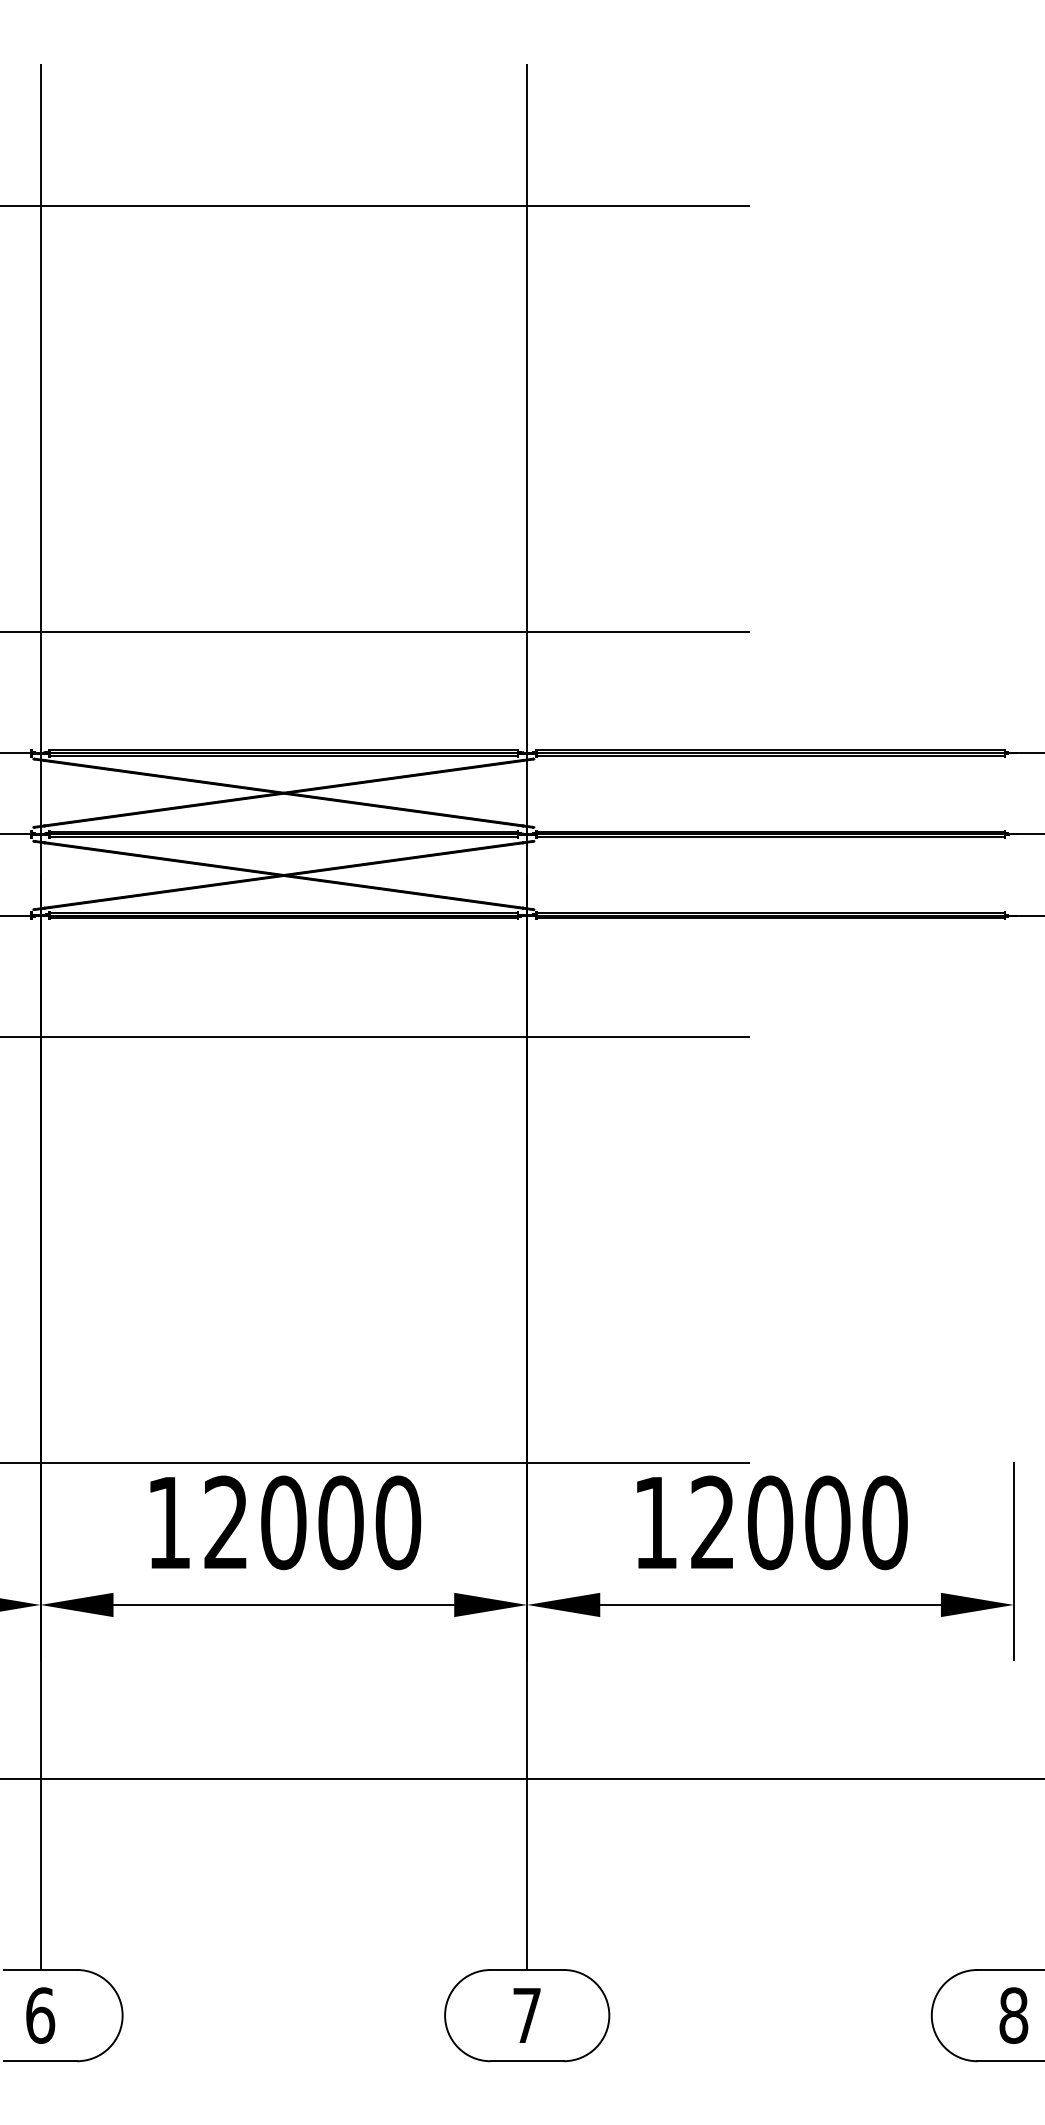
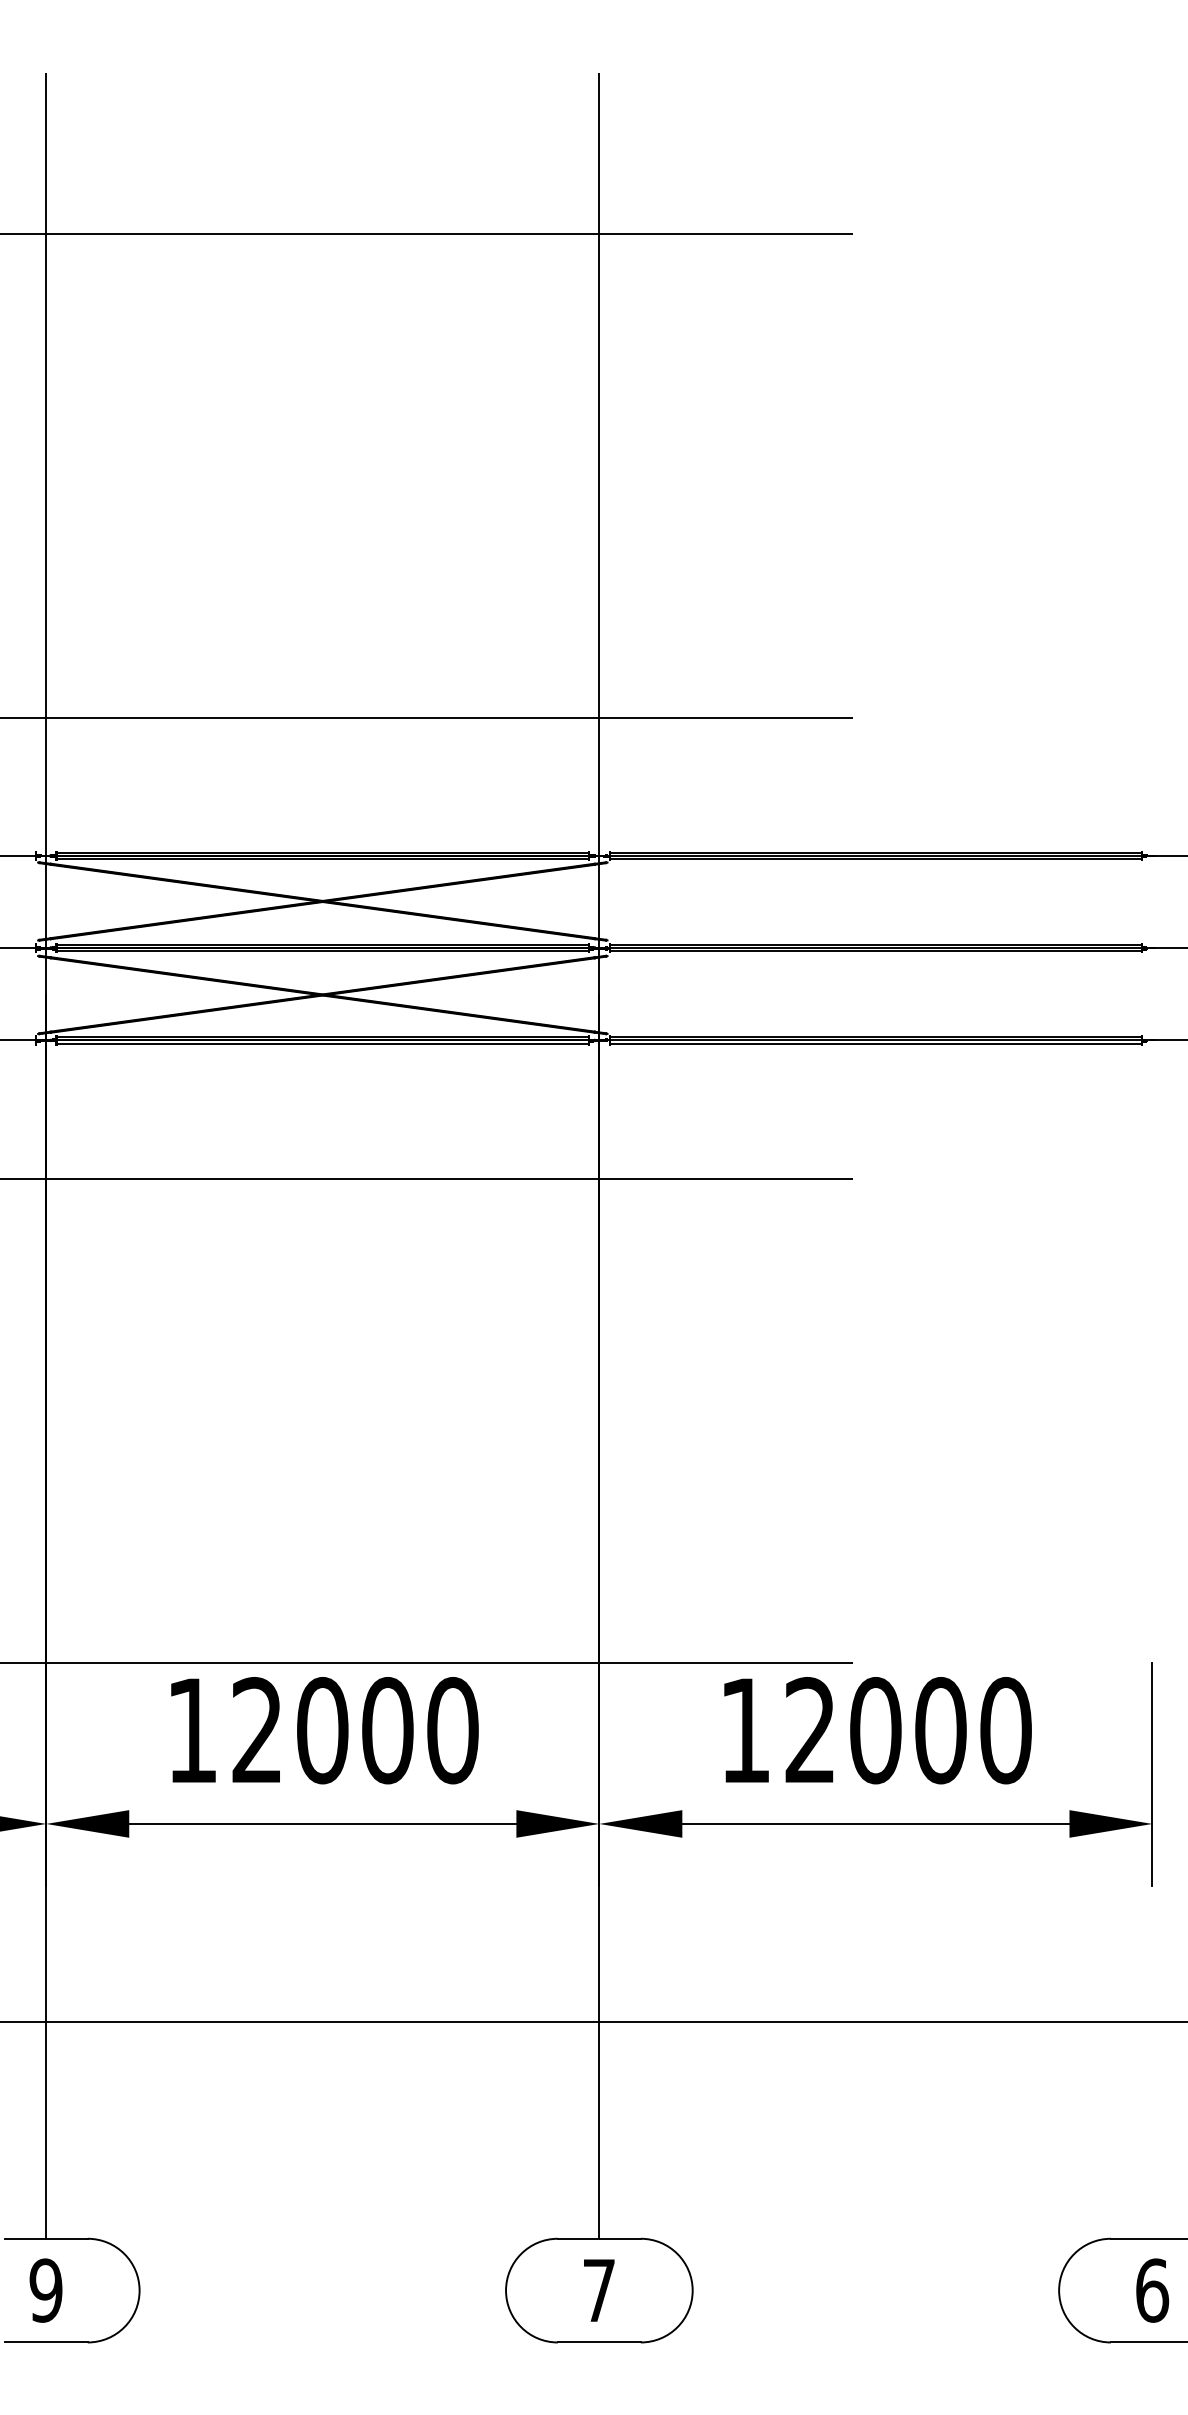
text: (40, 2015) -> (46, 2290), 6 -> 9
text: (1013, 2015) -> (1151, 2290), 8 -> 6

